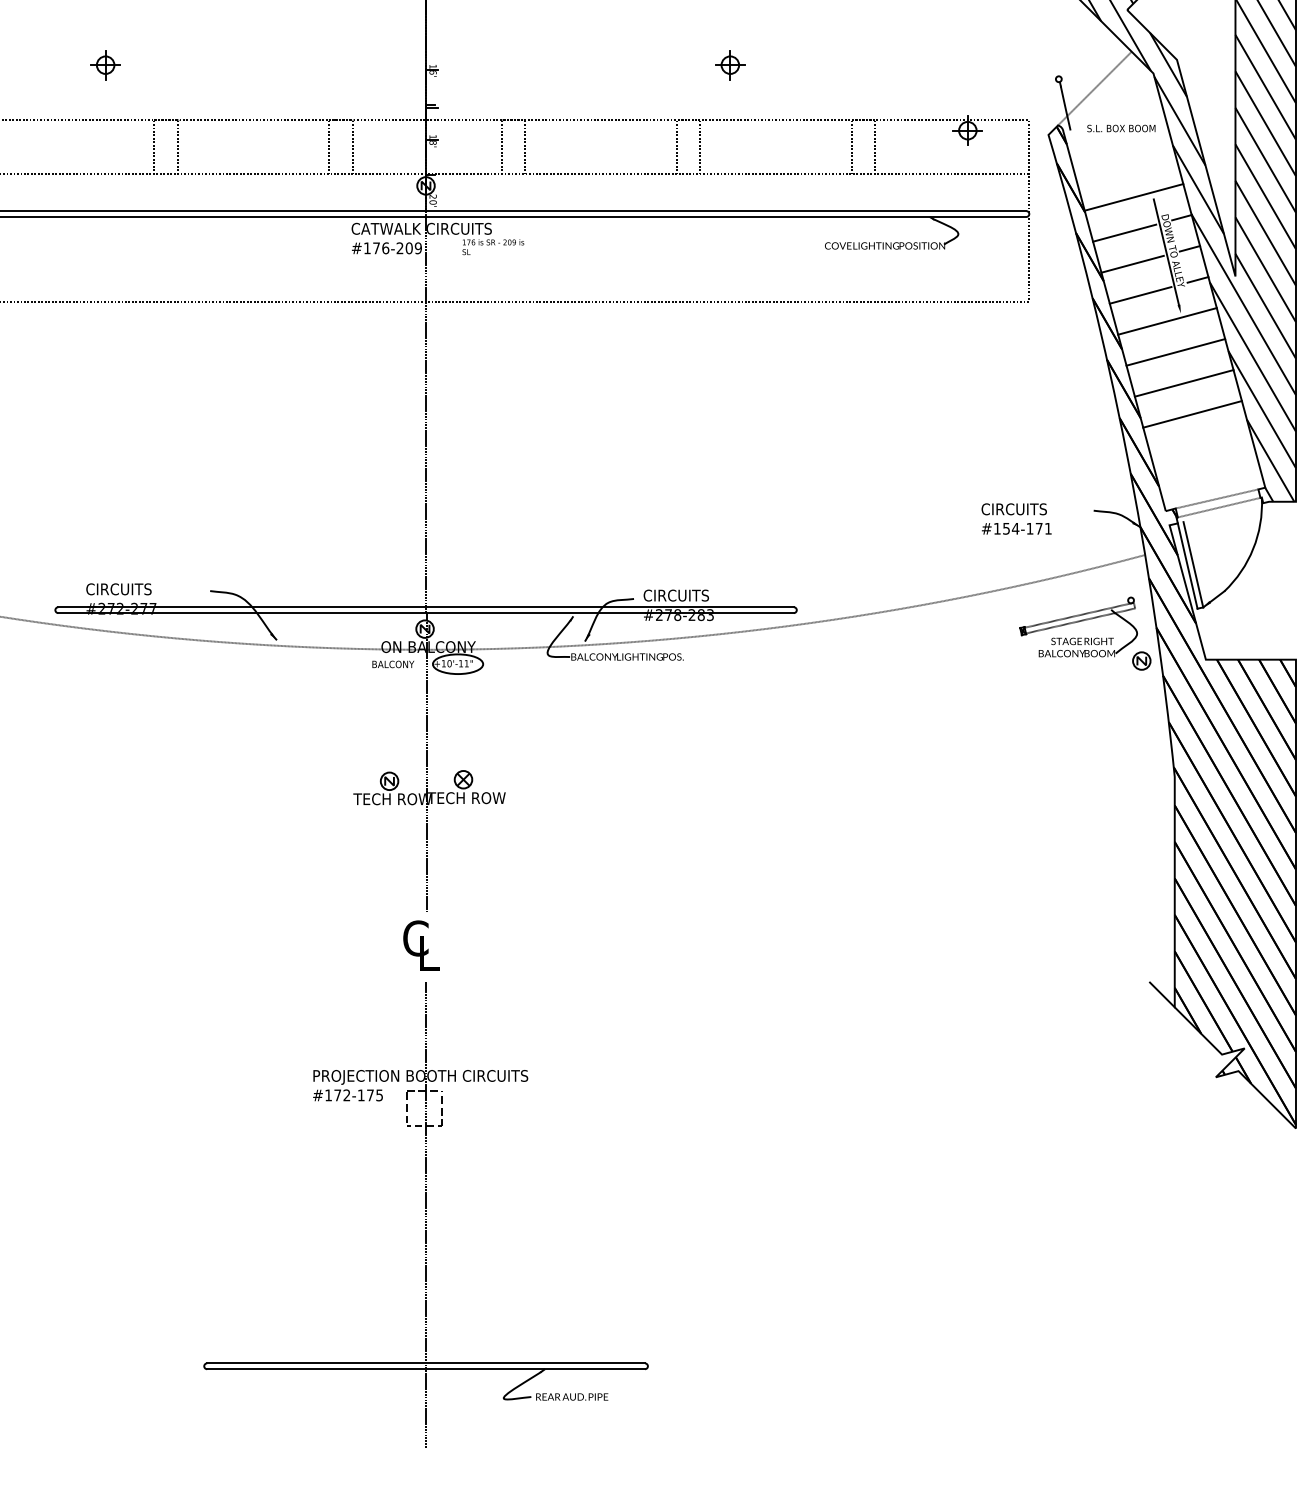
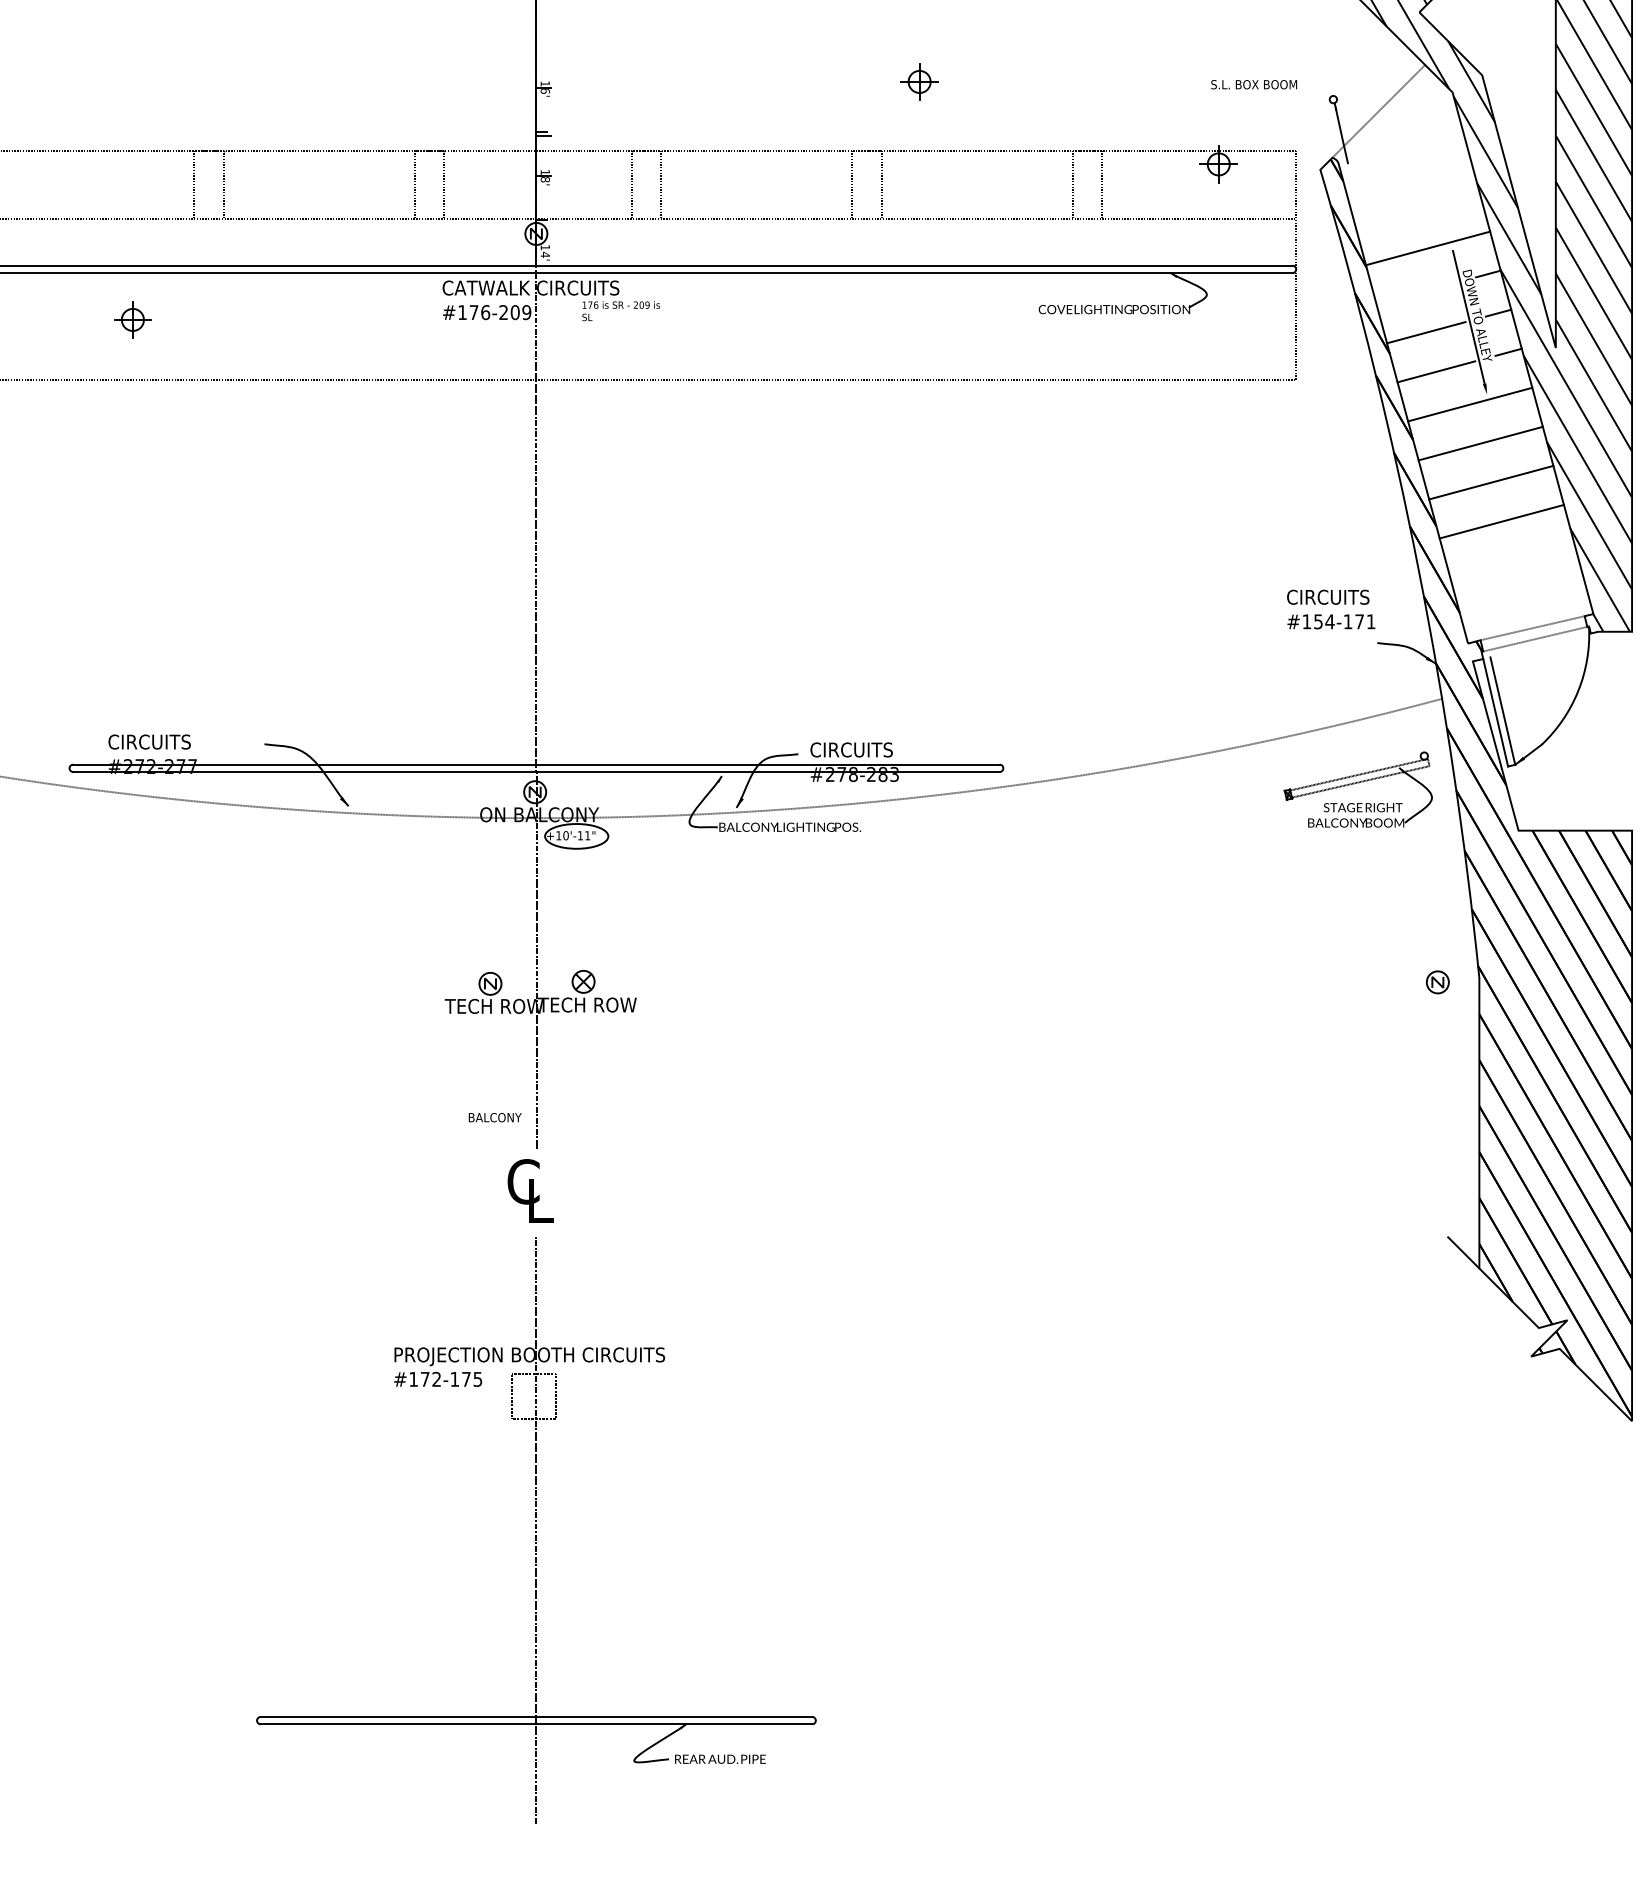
part: (105, 64) -> (132, 319), moved
text: (1121, 128) -> (1254, 84), moved
text: (433, 199) -> (545, 251), 20' -> 14'
line: (1124, 233) -> (1415, 293), removed
text: (1016, 519) -> (1331, 609), moved
part: (1141, 661) -> (1437, 982), moved
text: (392, 664) -> (494, 1117), moved

